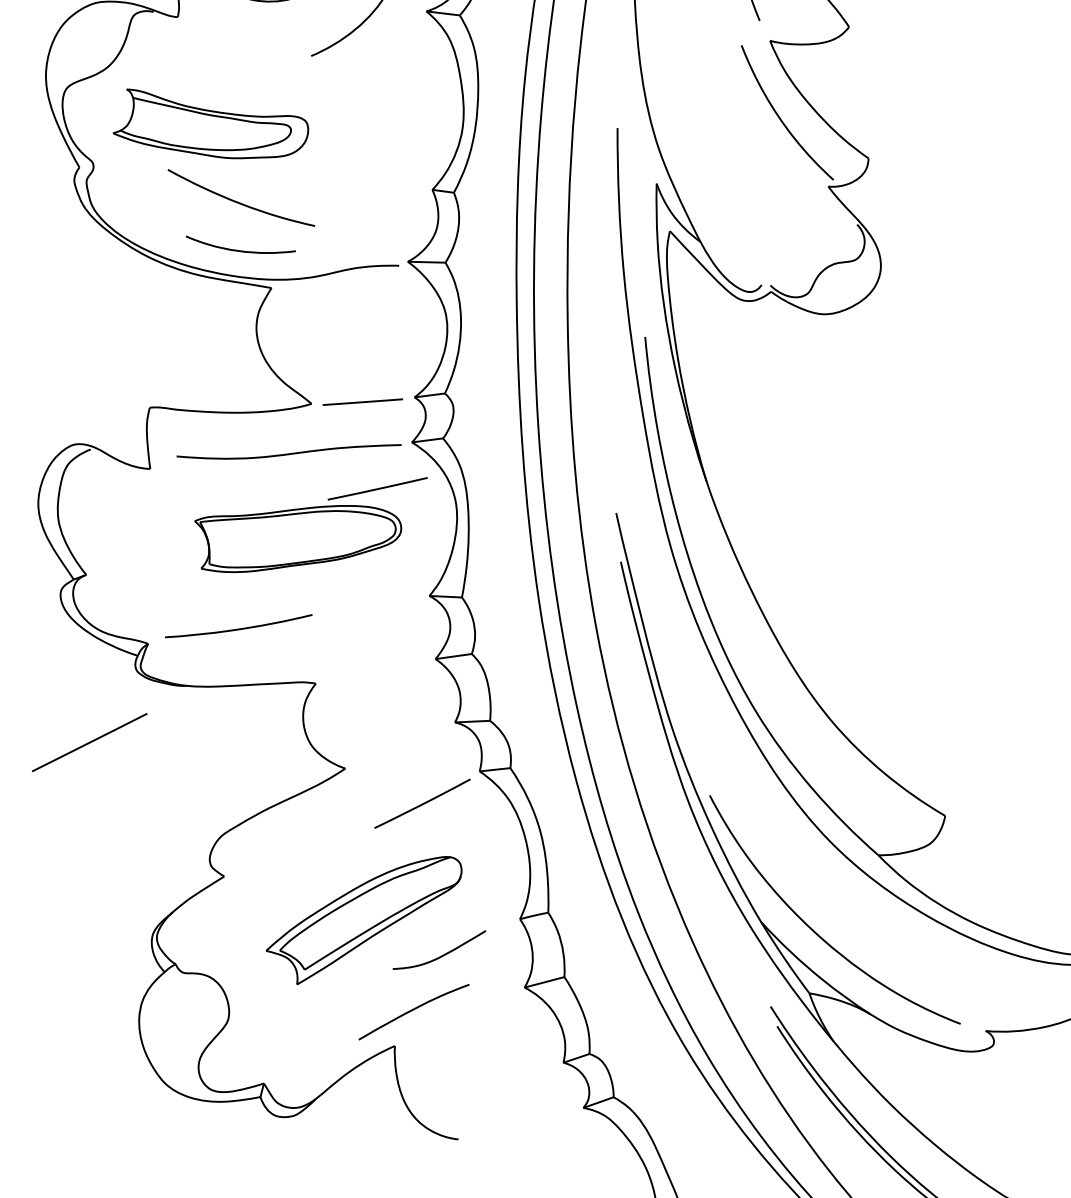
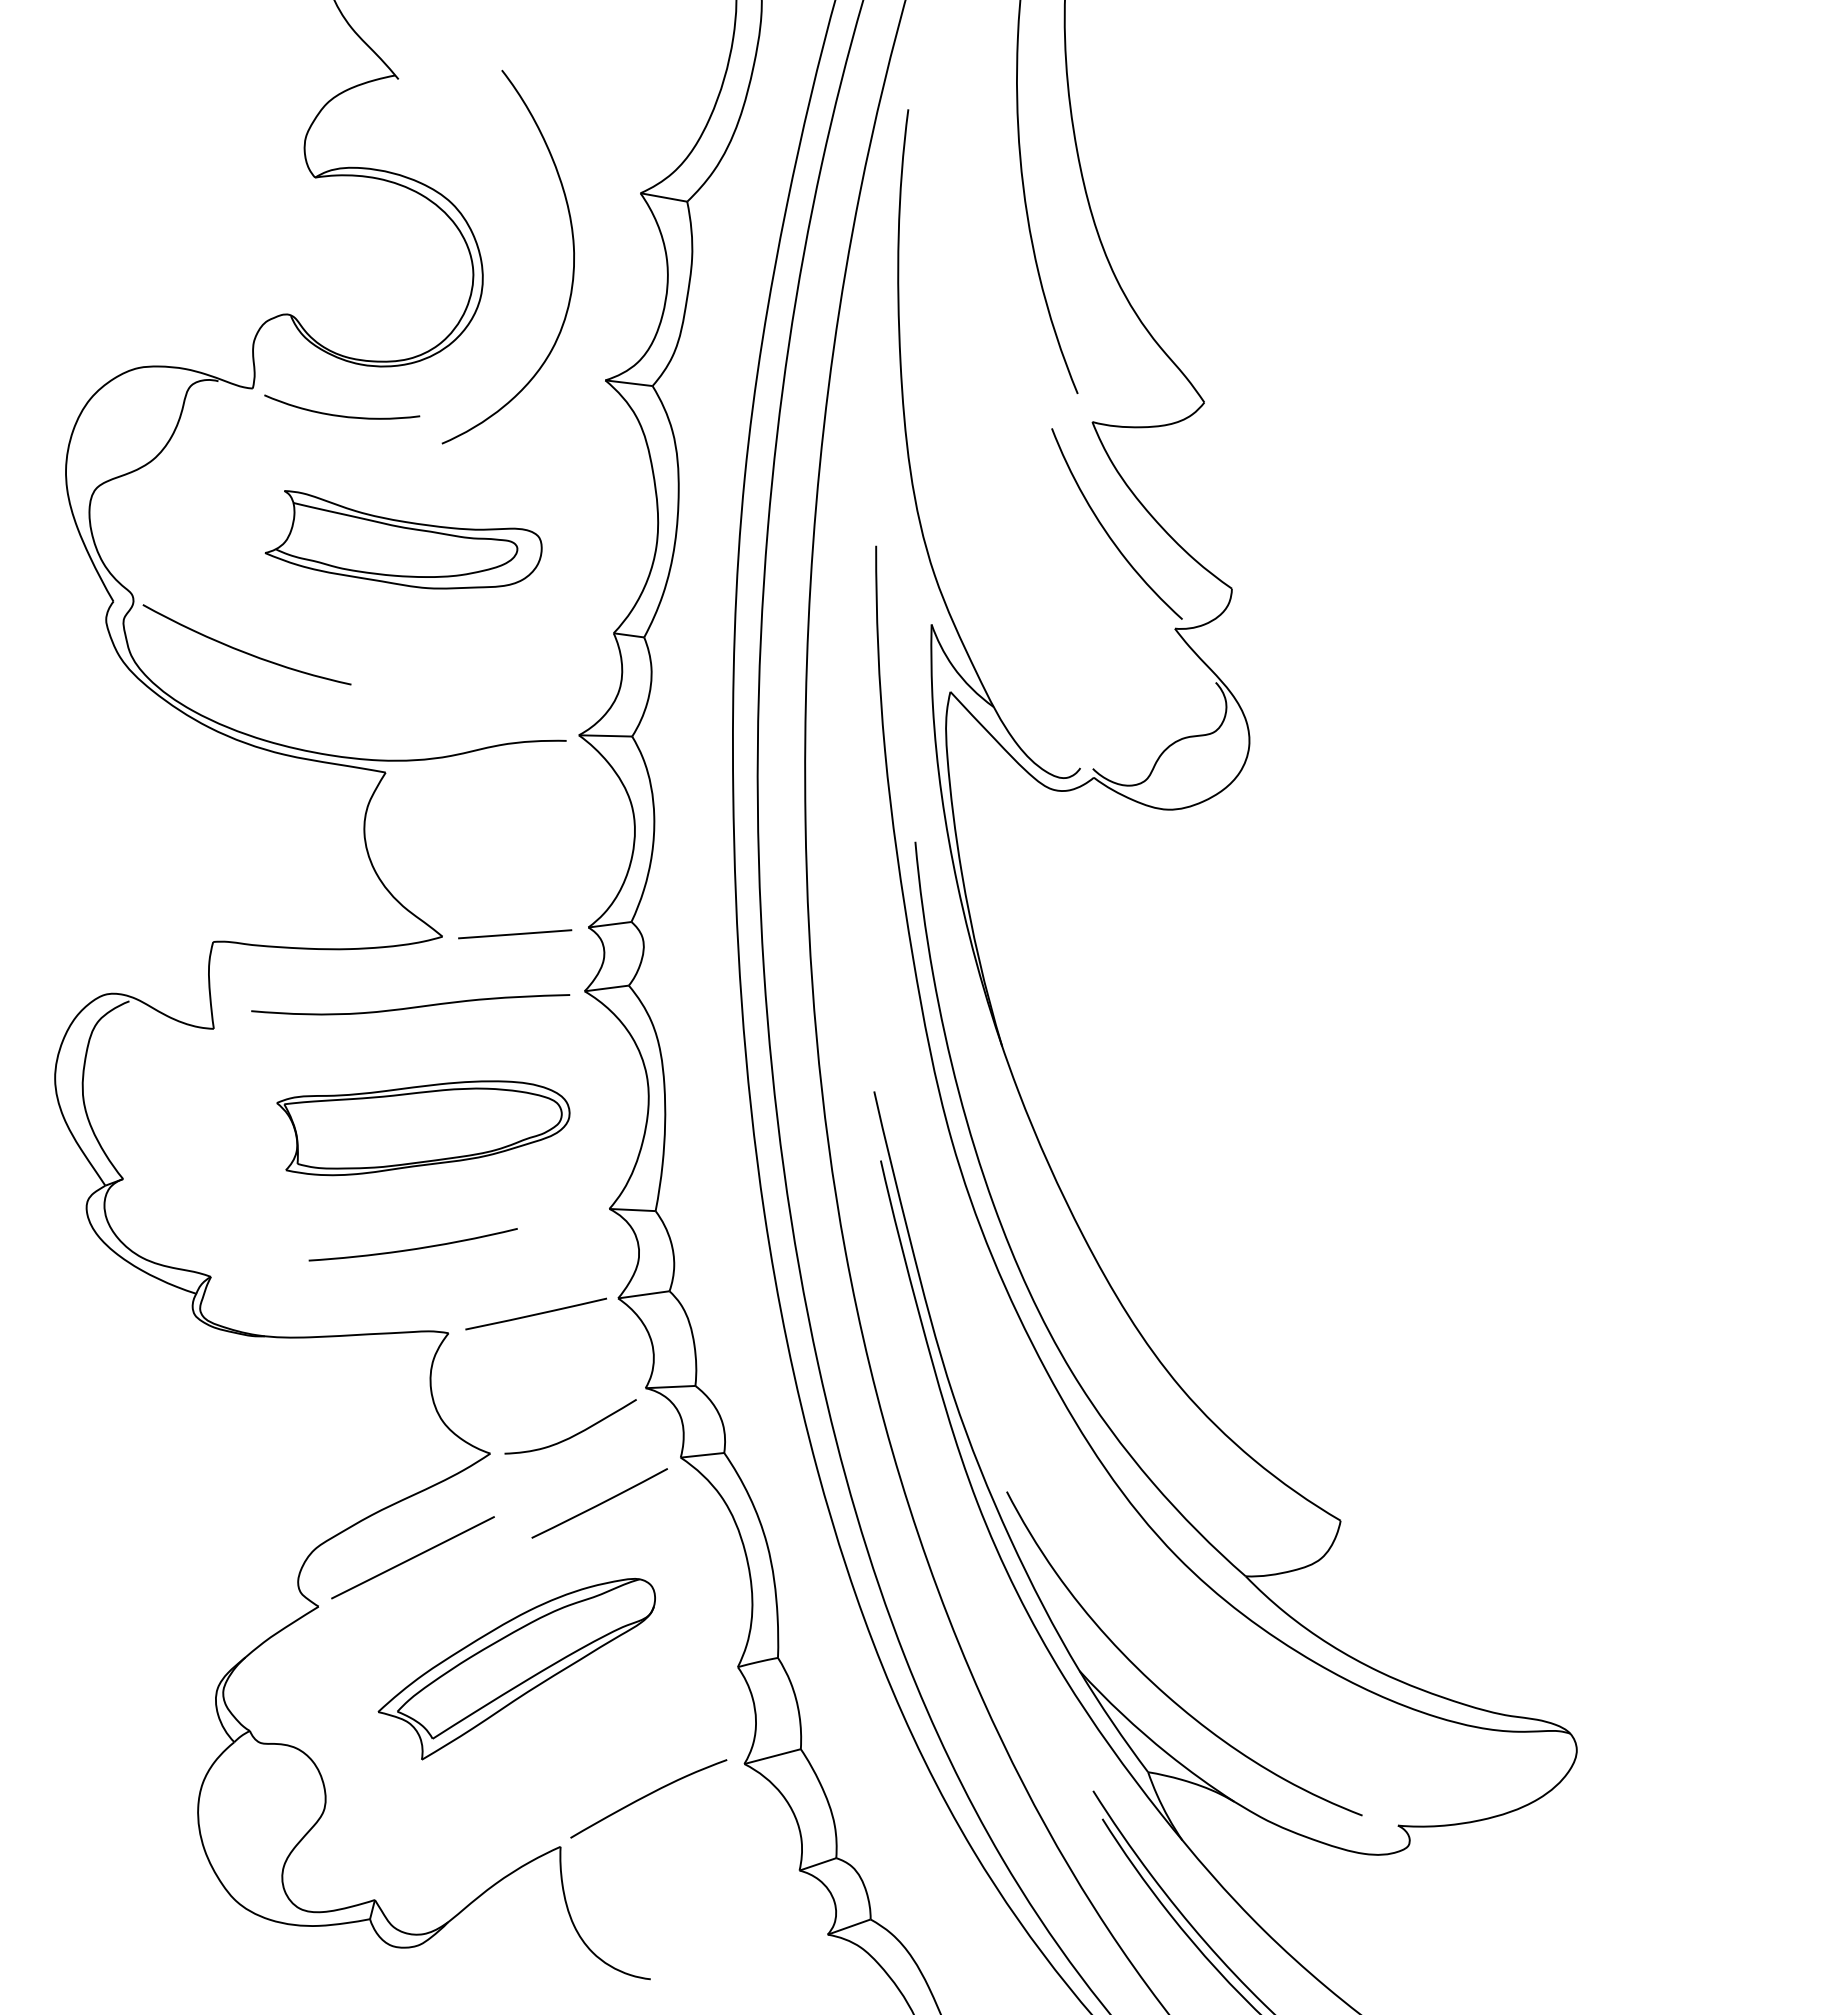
part: (210, 123) -> (403, 539), moved
curve: (240, 202) -> (245, 651), moved
curve: (241, 250) -> (342, 415), moved
line: (377, 488) -> (535, 1313), moved
curve: (238, 628) -> (412, 1248), moved
line: (89, 742) -> (412, 1557), moved
curve: (442, 955) -> (574, 1434), moved
curve: (413, 1010) -> (647, 1796), moved

